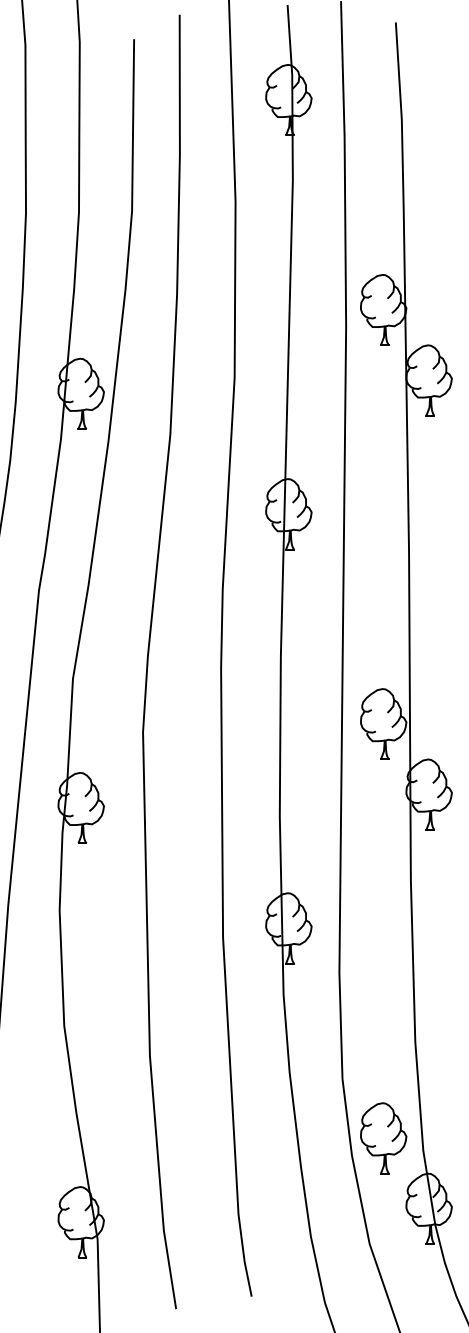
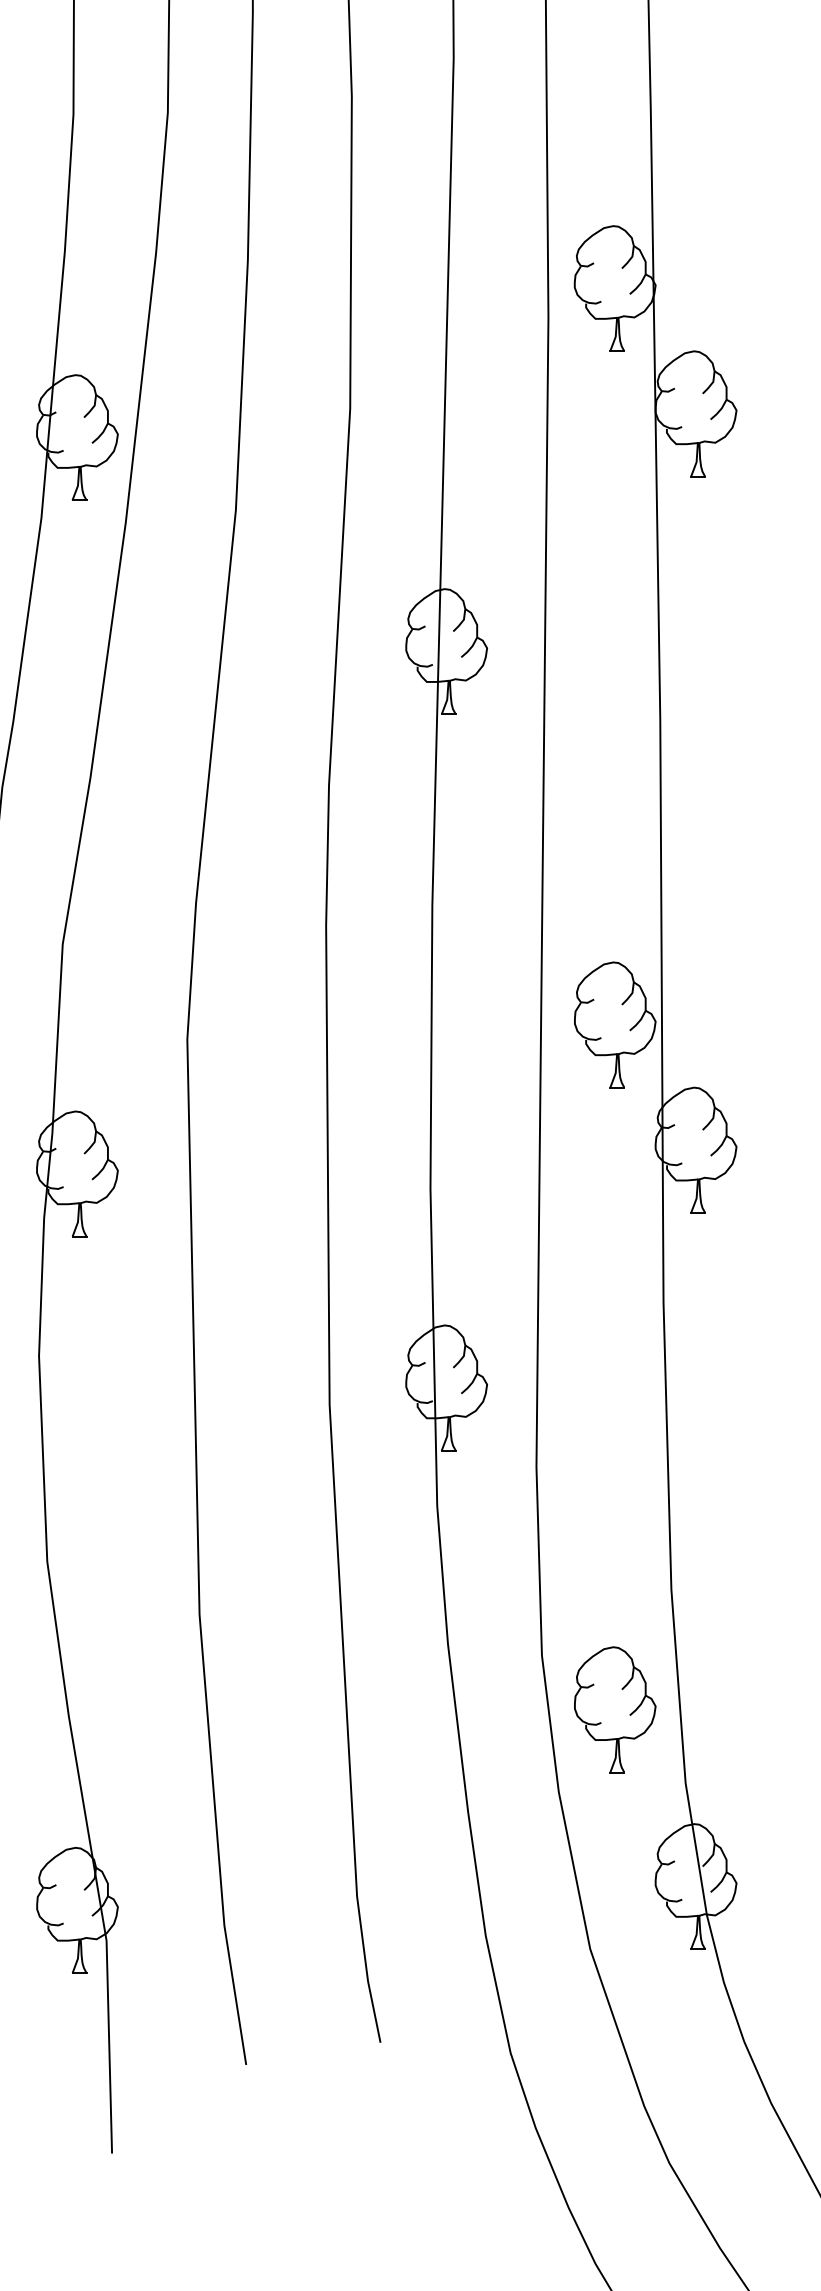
part: (383, 1138) -> (614, 1709), moved

